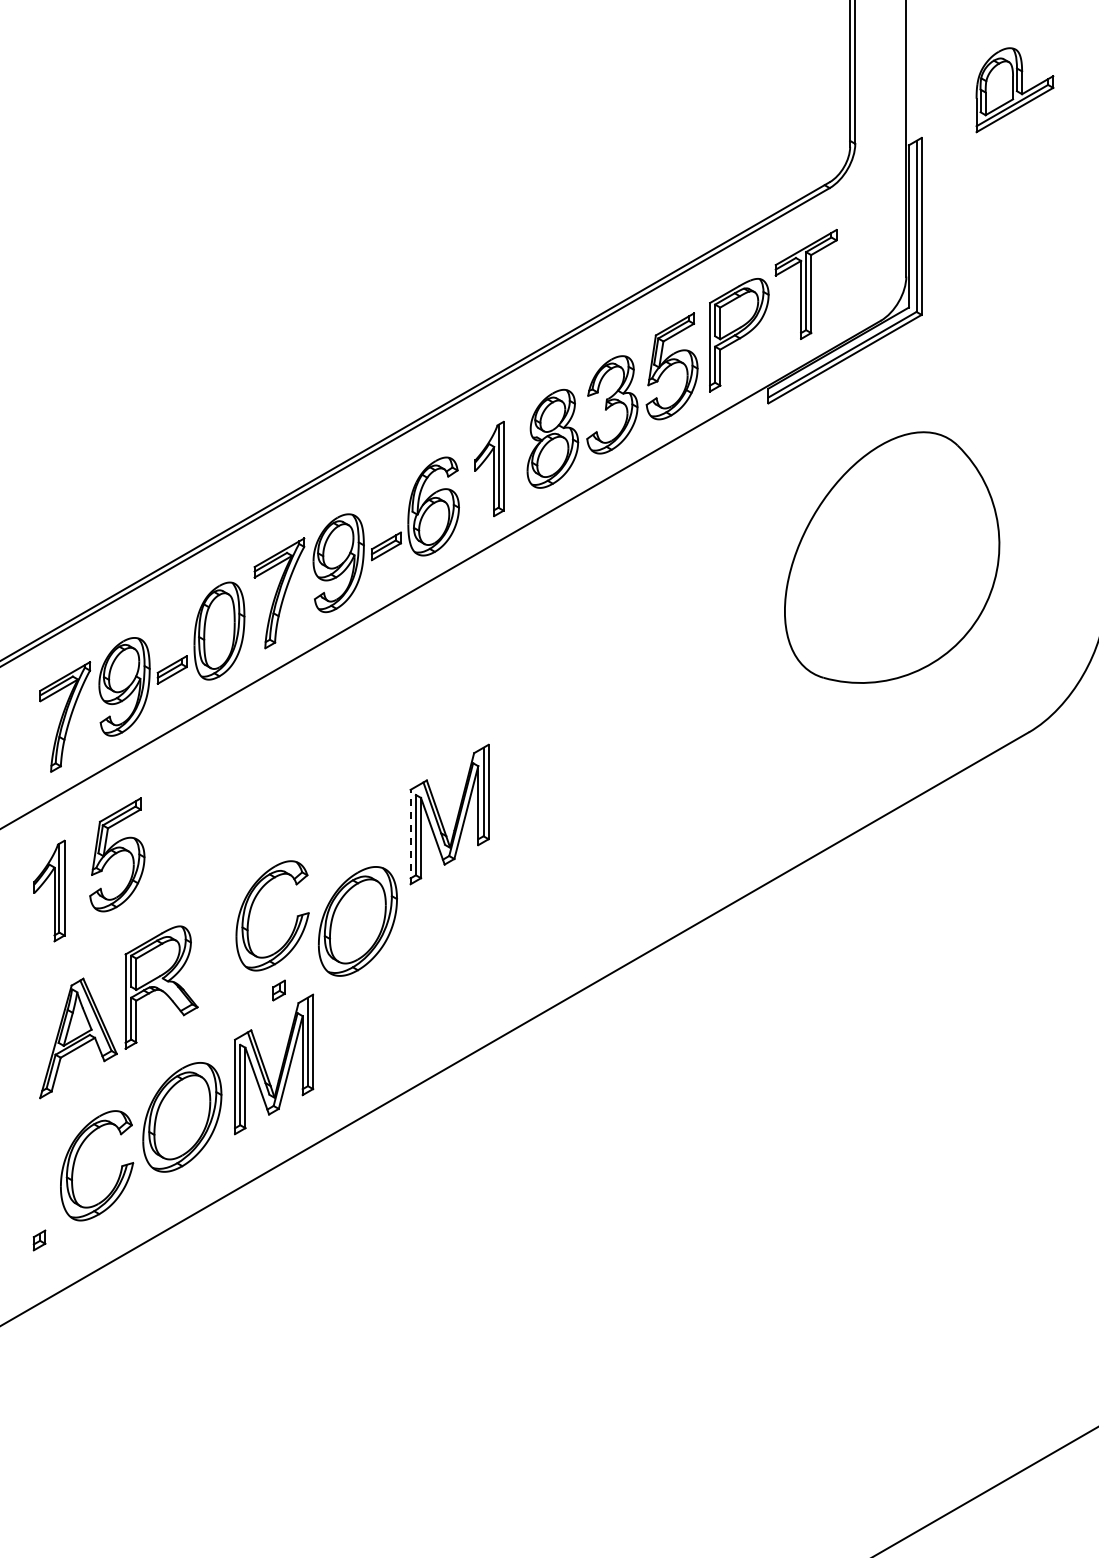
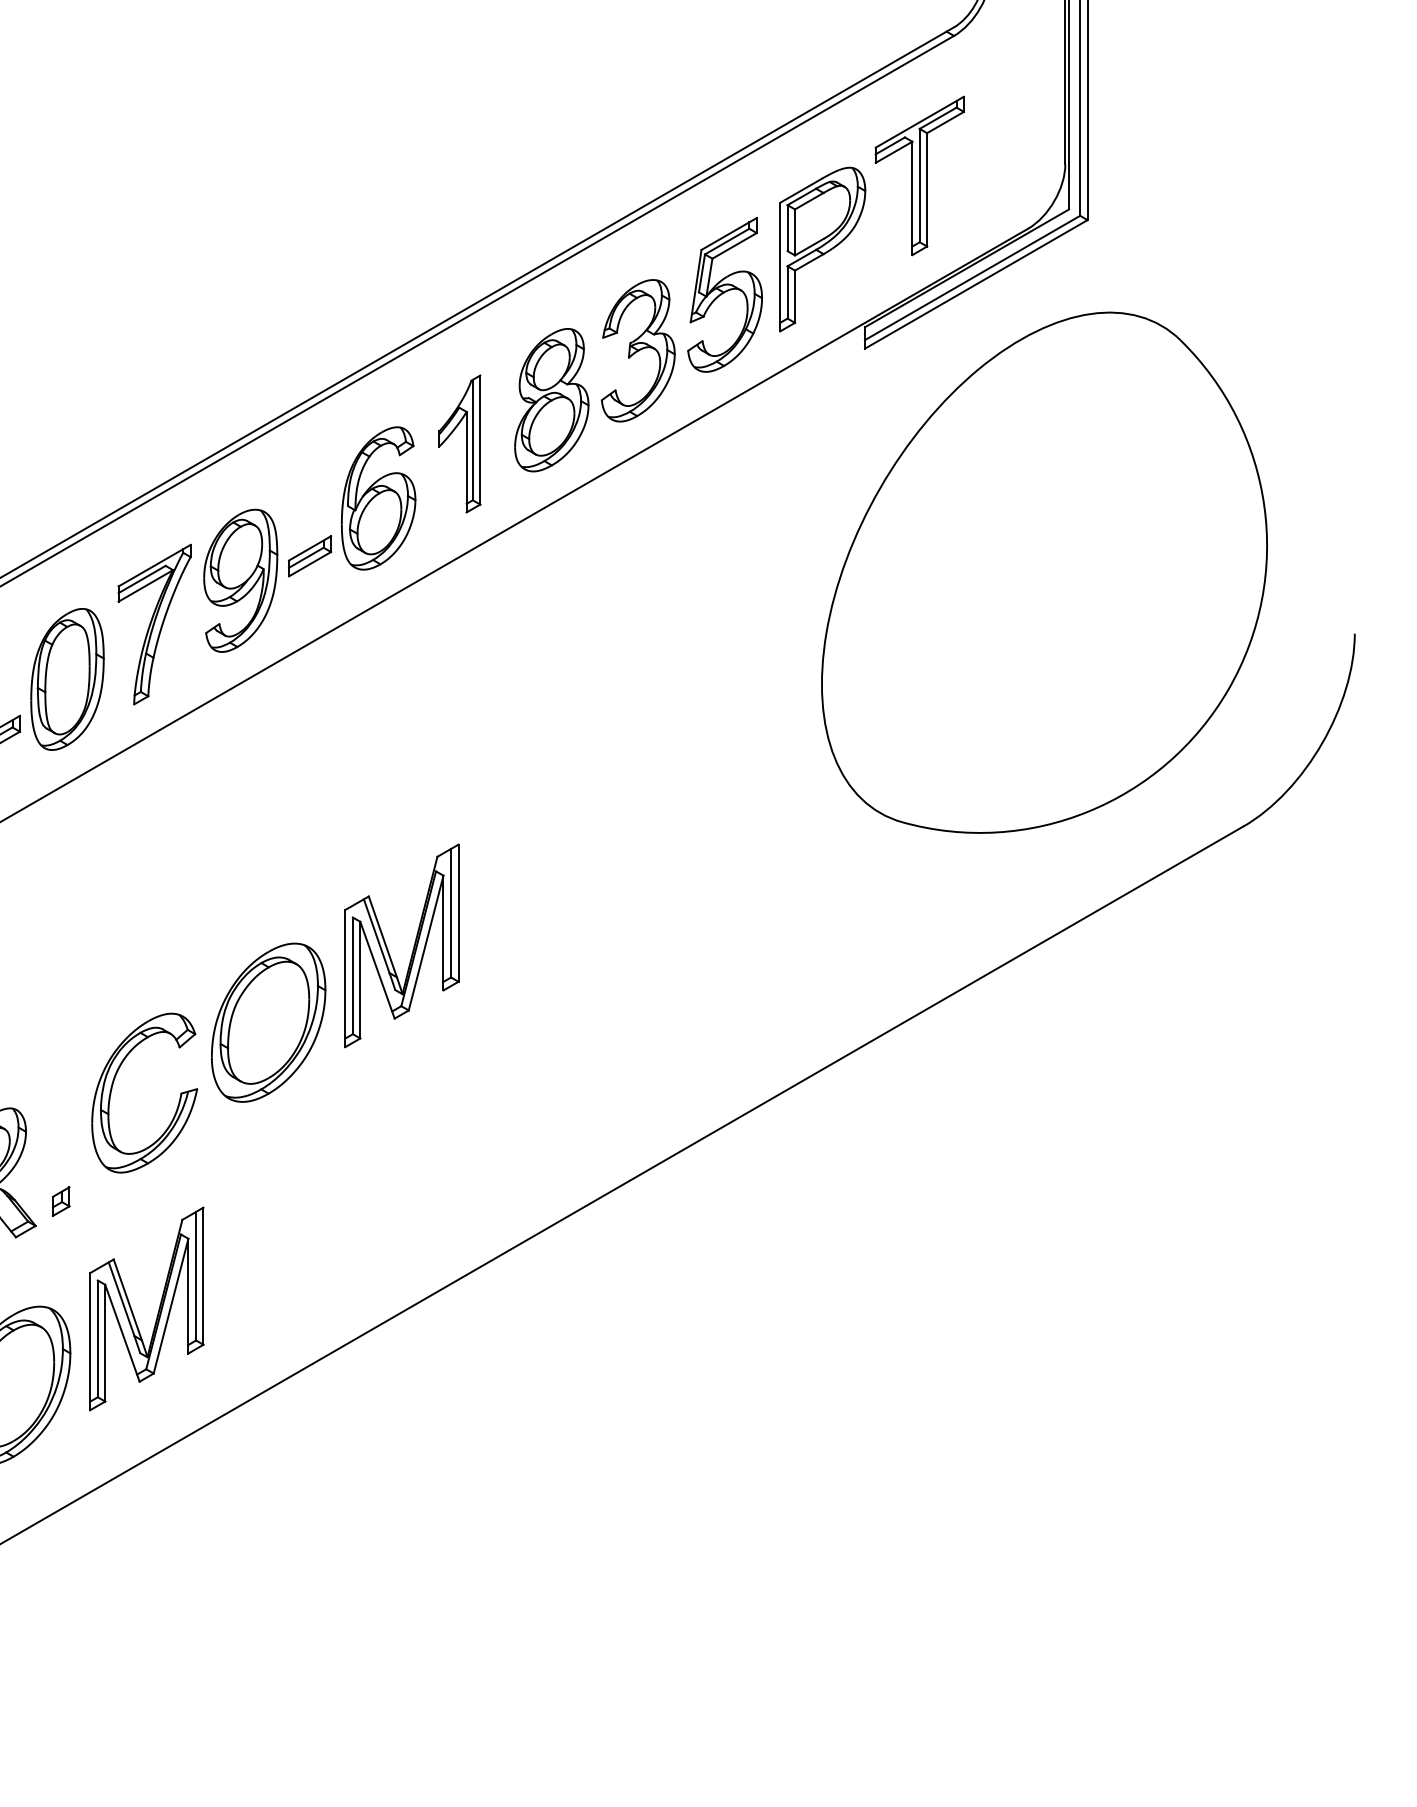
part: (892, 557) -> (1045, 572), size x1.43
line: (410, 836) -> (345, 977), dashed -> solid
part: (357, 921) -> (268, 1022), moved
part: (278, 990) -> (60, 1201), moved

